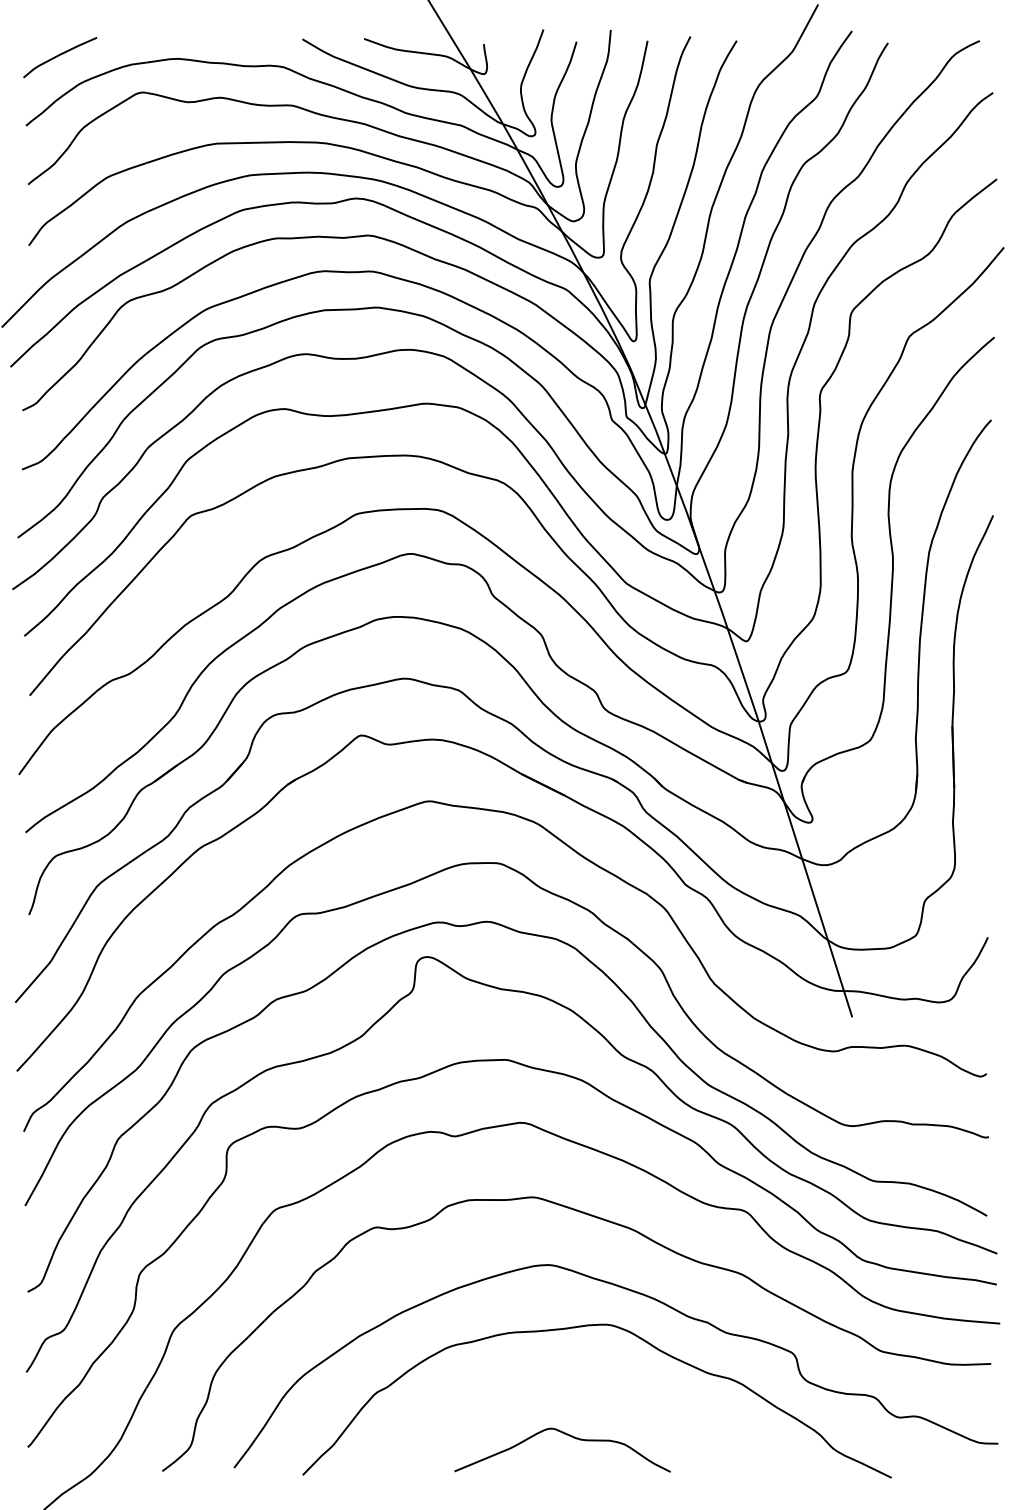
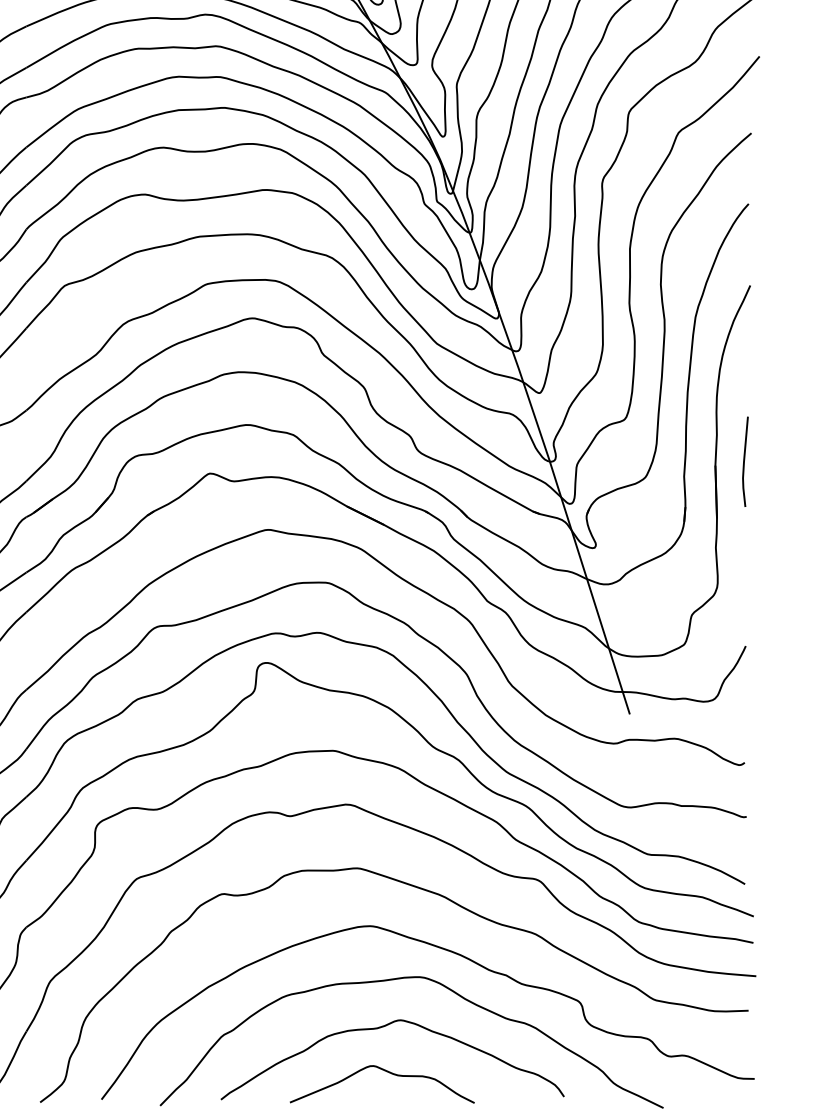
line: (986, 721) -> (744, 461), added
curve: (563, 1383) -> (383, 1027), added

